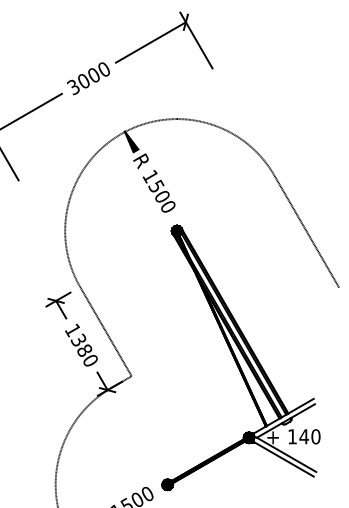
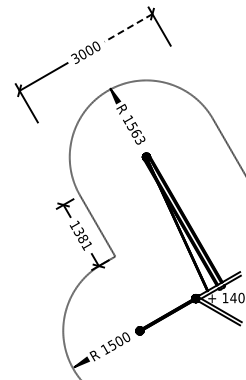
line: (150, 41) -> (128, 27), solid -> dashed
text: (165, 200) -> (138, 136), 1500 -> 1563
text: (89, 360) -> (86, 245), 1380 -> 1381

